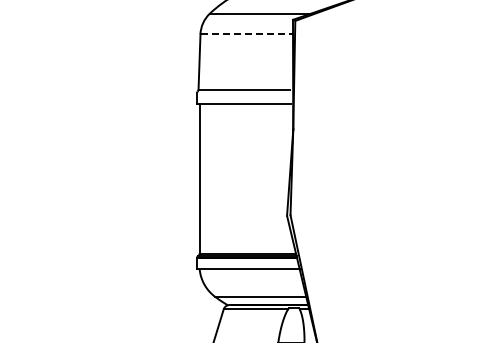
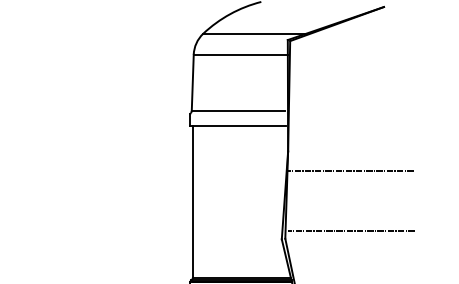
line: (247, 34) -> (241, 54), dashed -> solid
line: (354, 148) -> (350, 170), added
line: (355, 207) -> (351, 230), added

